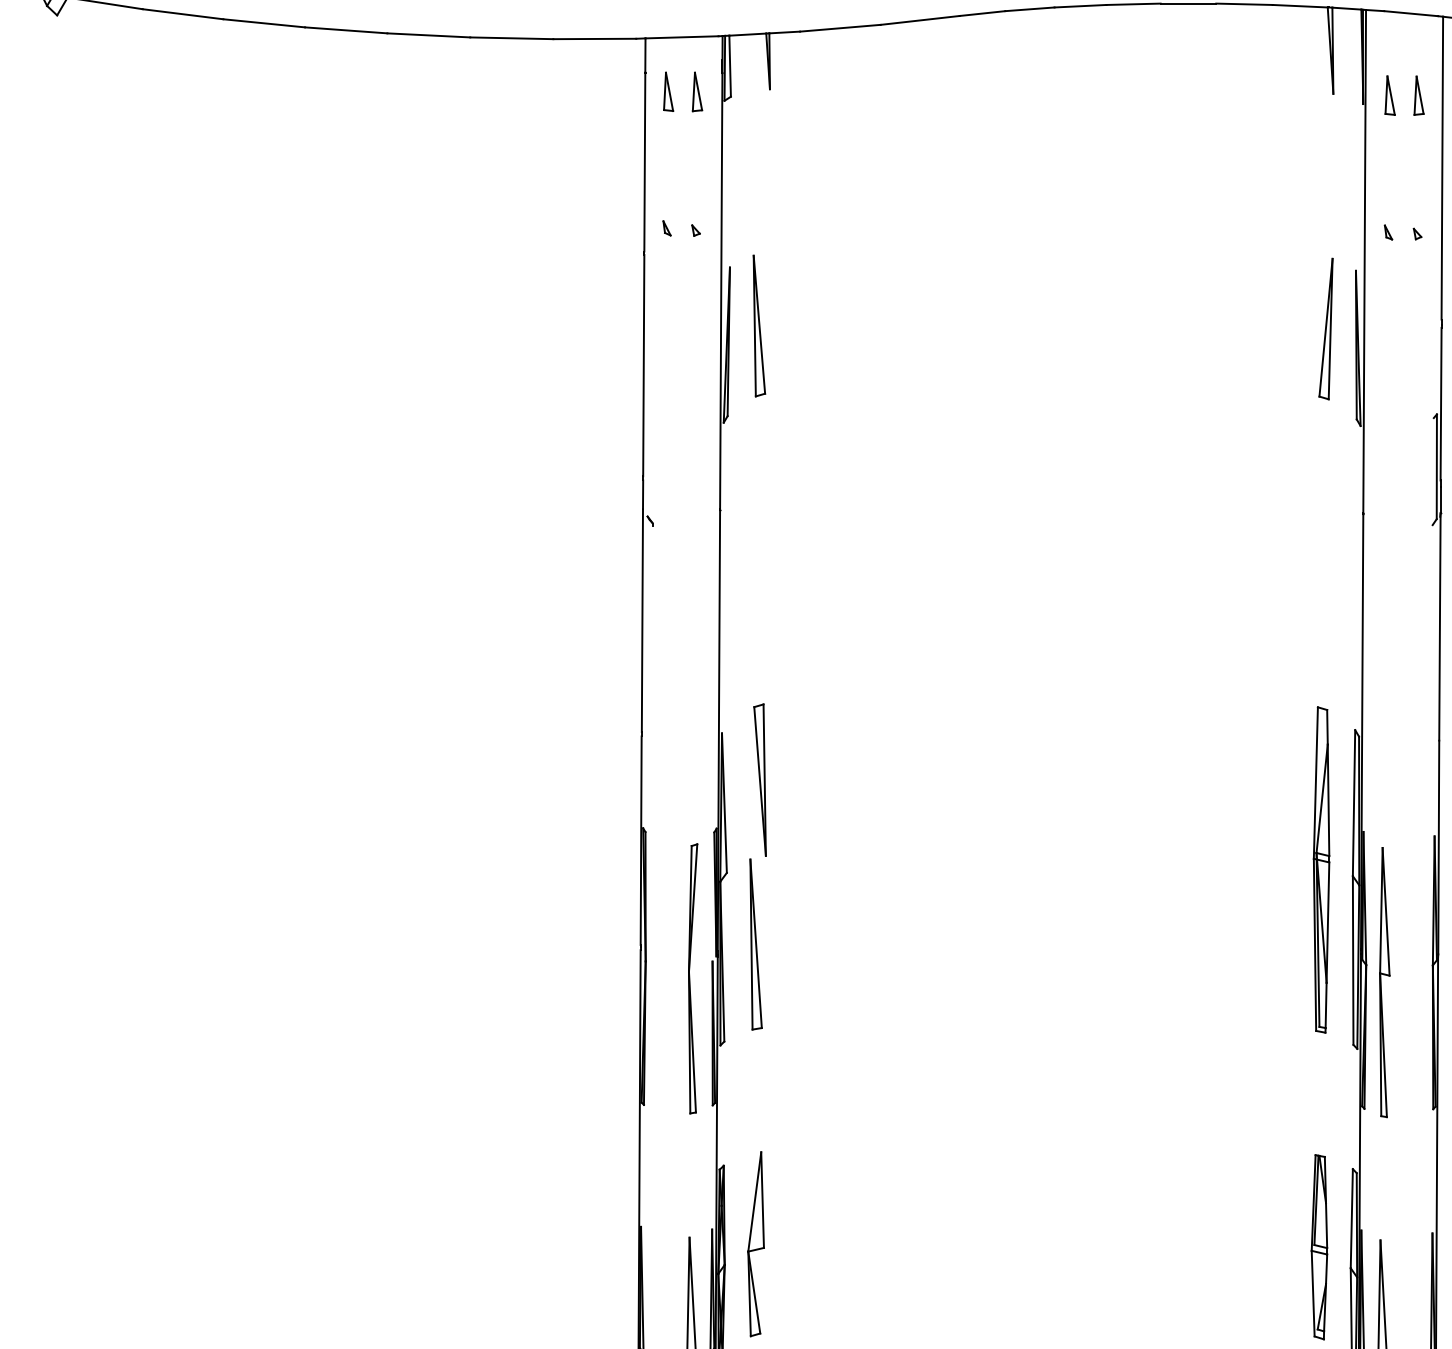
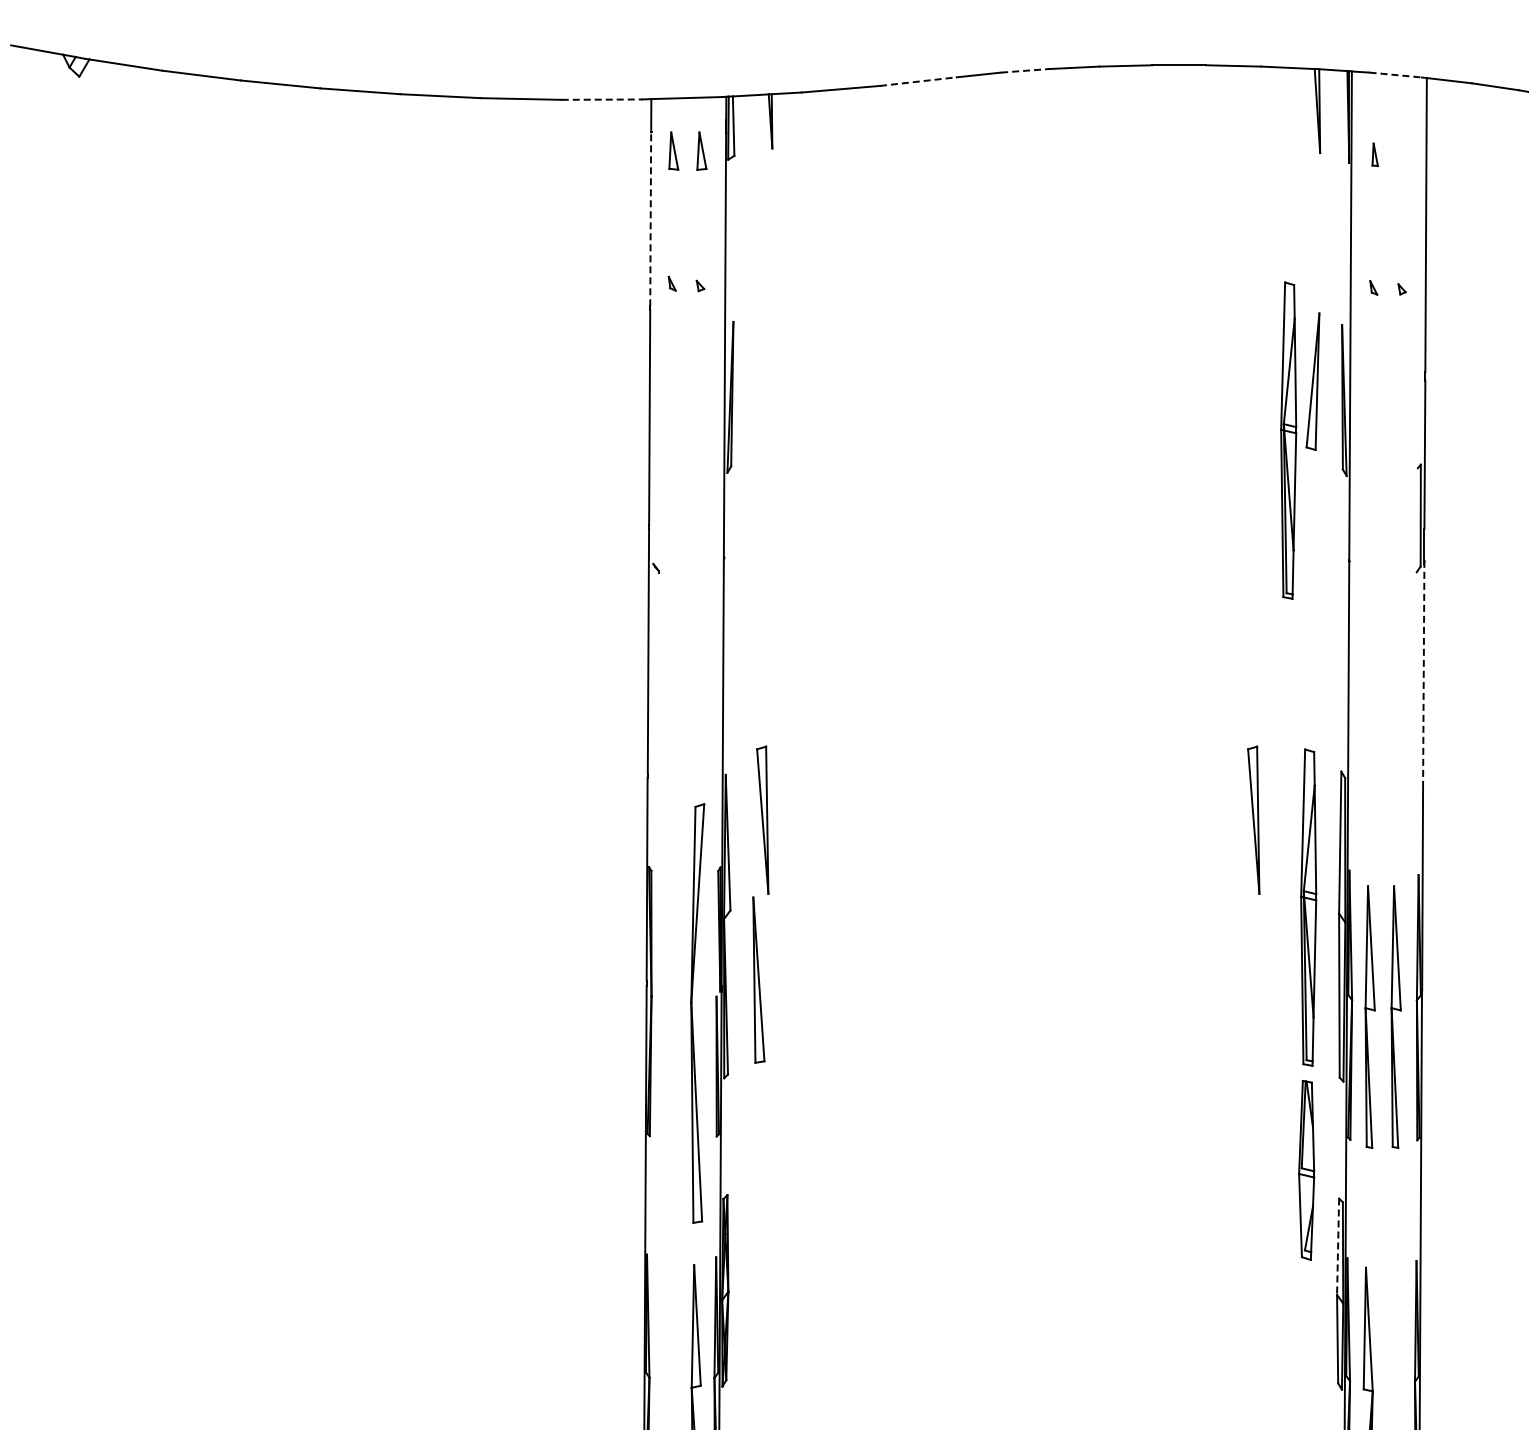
line: (1030, 8) -> (1025, 70), solid -> dashed
line: (1411, 14) -> (1396, 75), solid -> dashed
line: (920, 20) -> (918, 81), solid -> dashed
line: (595, 38) -> (602, 99), solid -> dashed
part: (1389, 95) -> (1374, 154), size x0.6
part: (1419, 95) -> (1403, 154), removed
line: (644, 162) -> (650, 219), solid -> dashed
part: (758, 325) -> (761, 378), removed
part: (1300, 389) -> (1288, 440), added
line: (1439, 627) -> (1423, 671), solid -> dashed
part: (1264, 779) -> (1253, 819), added
part: (692, 978) -> (697, 1013), size x1.6
part: (1410, 981) -> (1395, 1016), added
line: (1352, 1219) -> (1338, 1247), solid -> dashed
part: (755, 1244) -> (758, 1271), removed
part: (1319, 1247) -> (1306, 1170), moved

